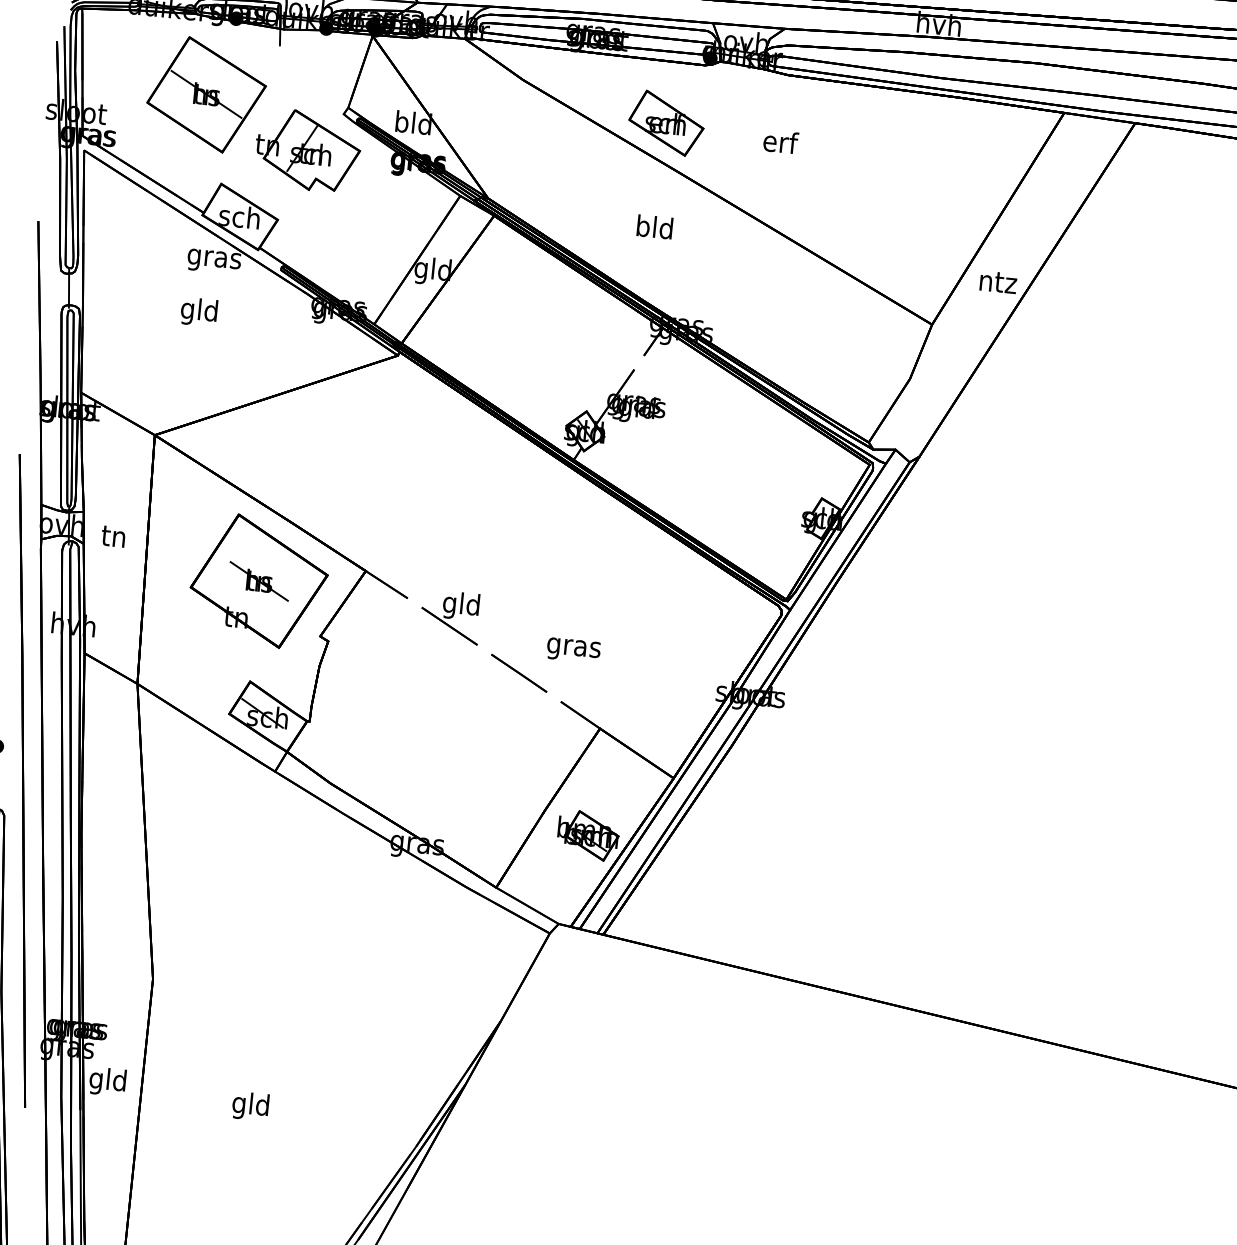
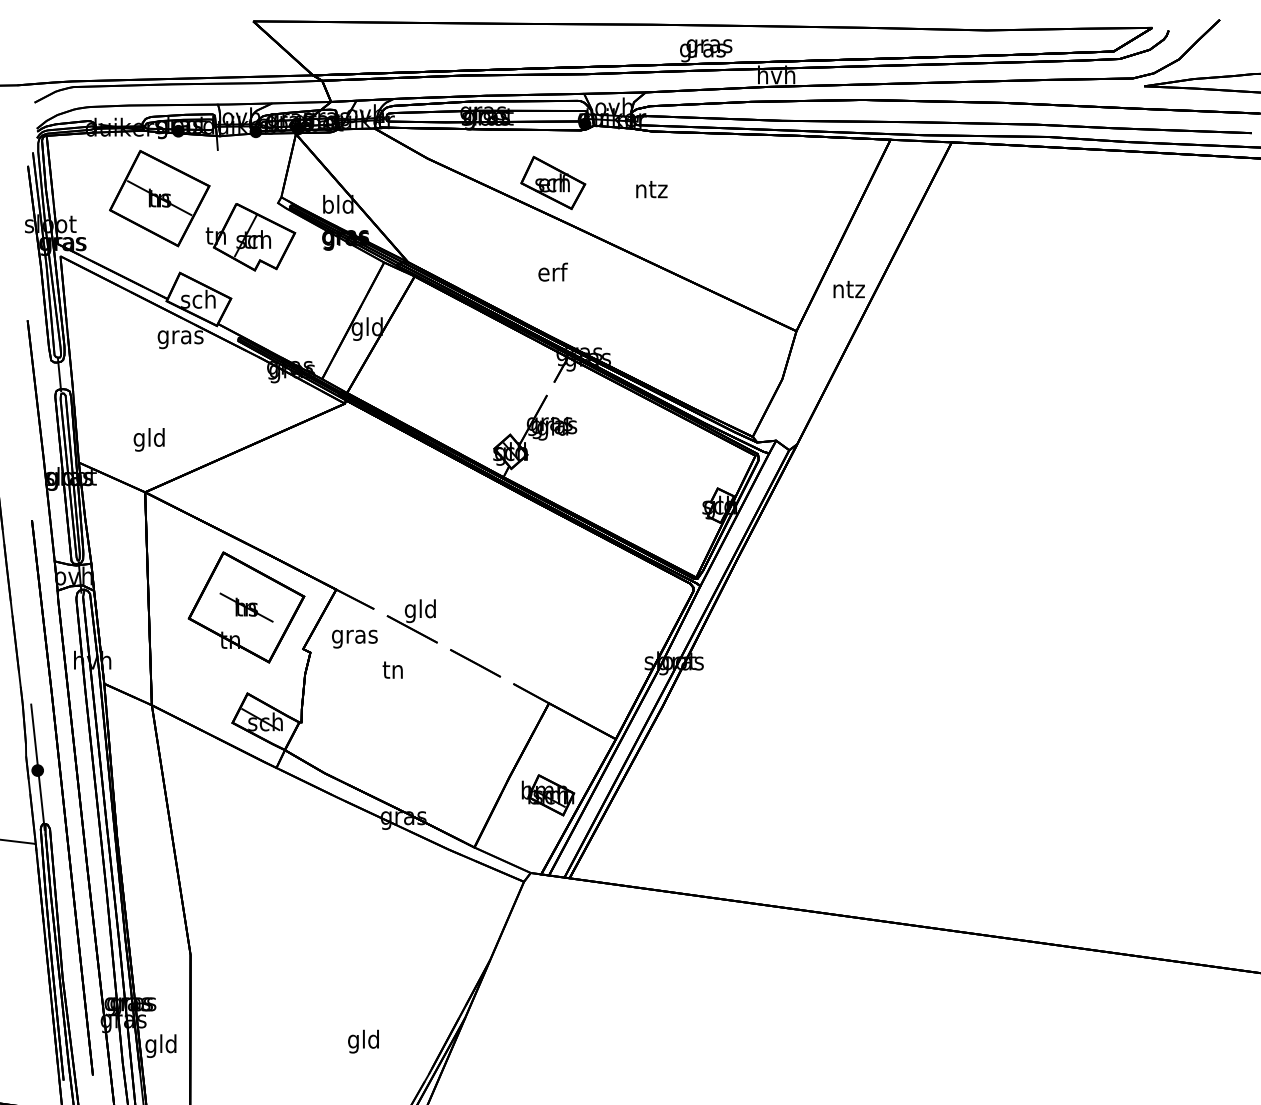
text: (780, 141) -> (651, 188), erf -> ntz
text: (655, 226) -> (552, 271), bld -> erf
text: (198, 311) -> (148, 439), moved
text: (113, 535) -> (392, 669), moved
text: (573, 649) -> (354, 638), moved
text: (250, 1106) -> (363, 1041), moved

